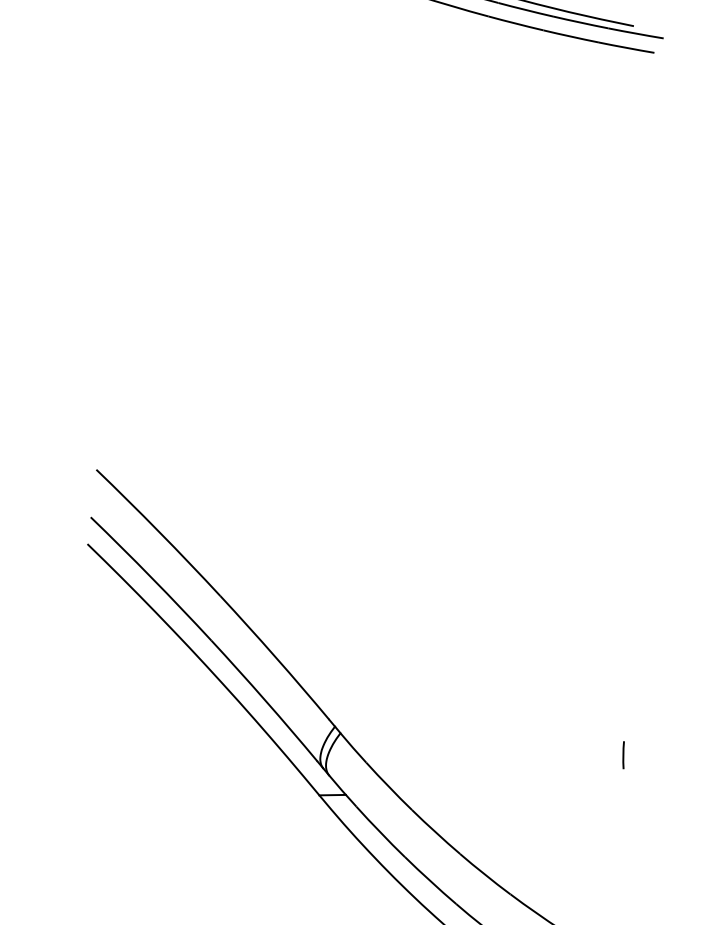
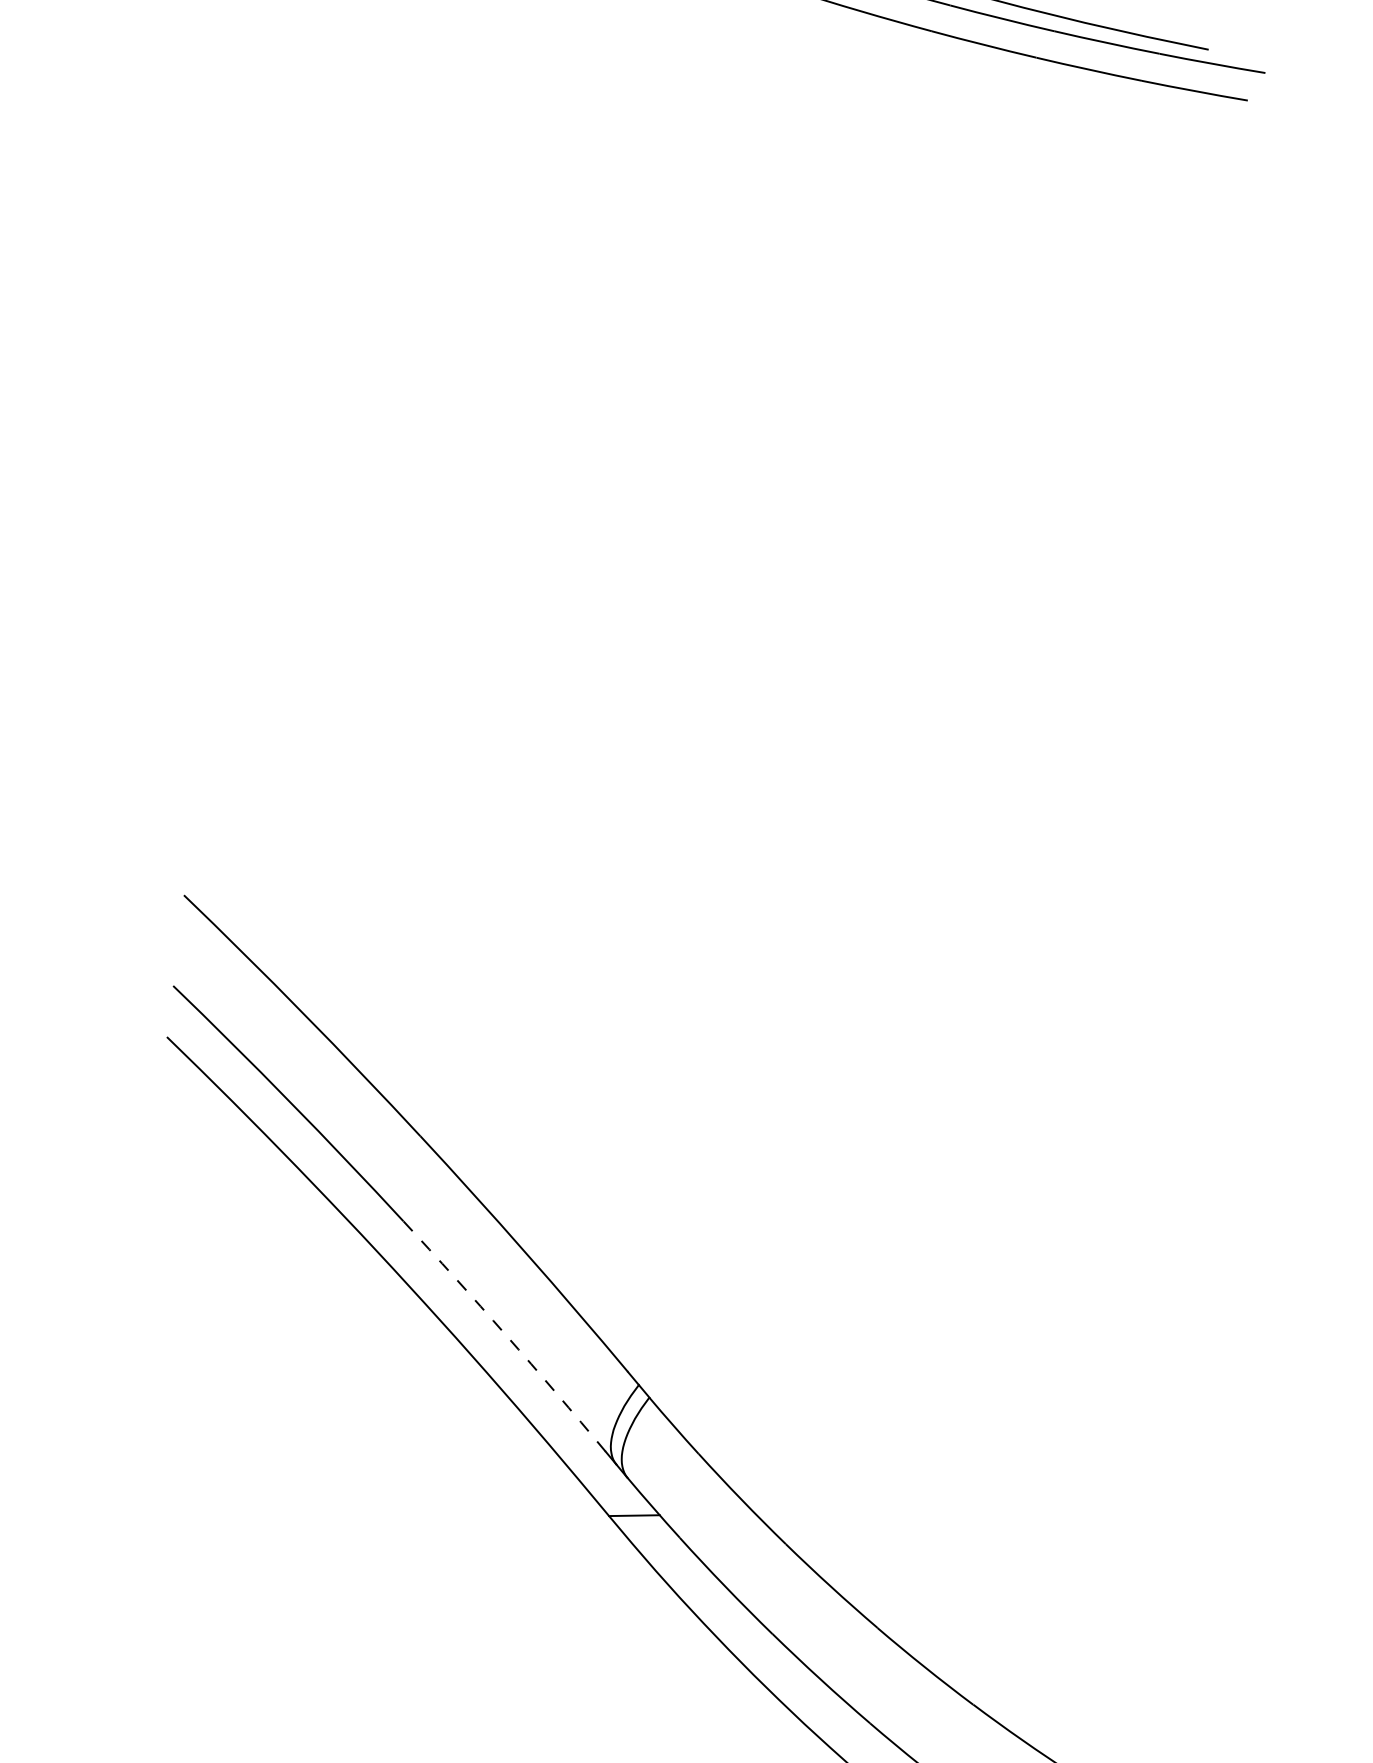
arc: (265, 700) -> (506, 1335), solid -> dashed
line: (623, 755) -> (1188, 1440), removed

